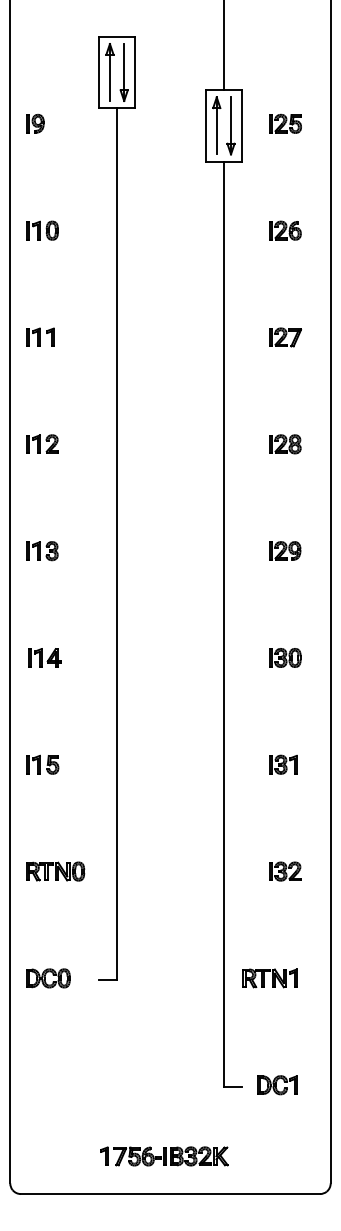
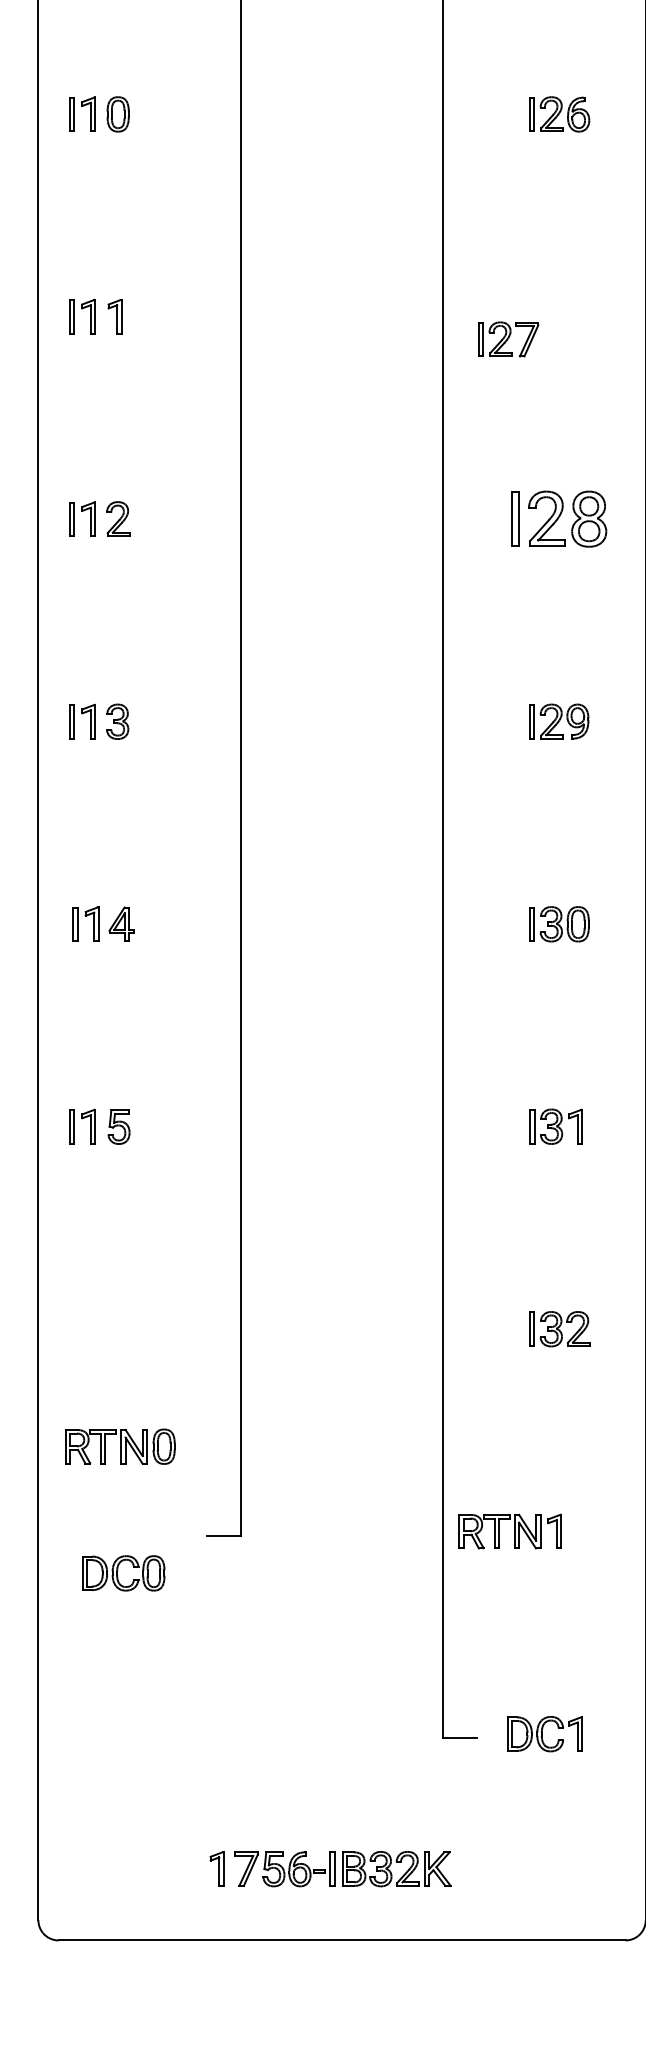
part: (285, 337) -> (508, 339), moved
part: (285, 444) -> (560, 519), size x1.6
part: (55, 871) -> (120, 1446), moved
part: (48, 978) -> (124, 1573), moved
part: (269, 978) -> (508, 1531), moved

